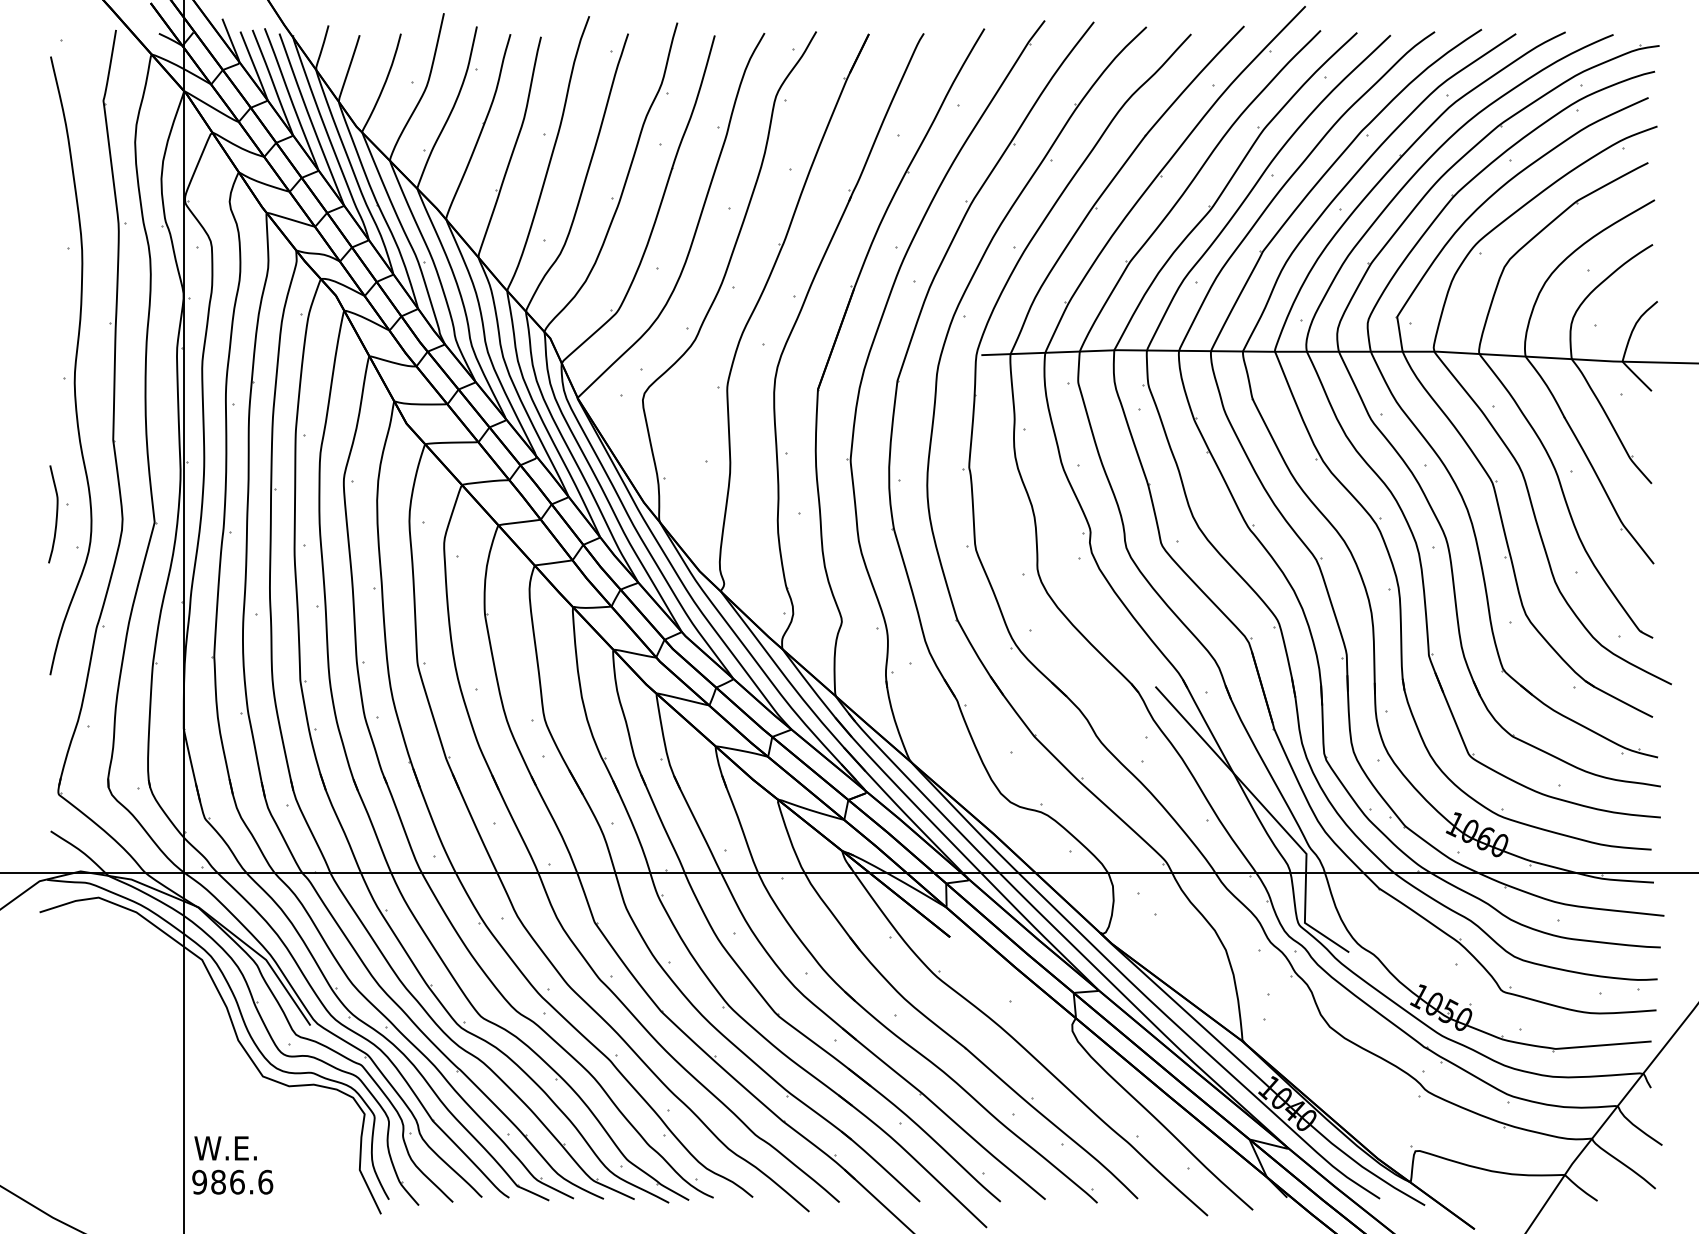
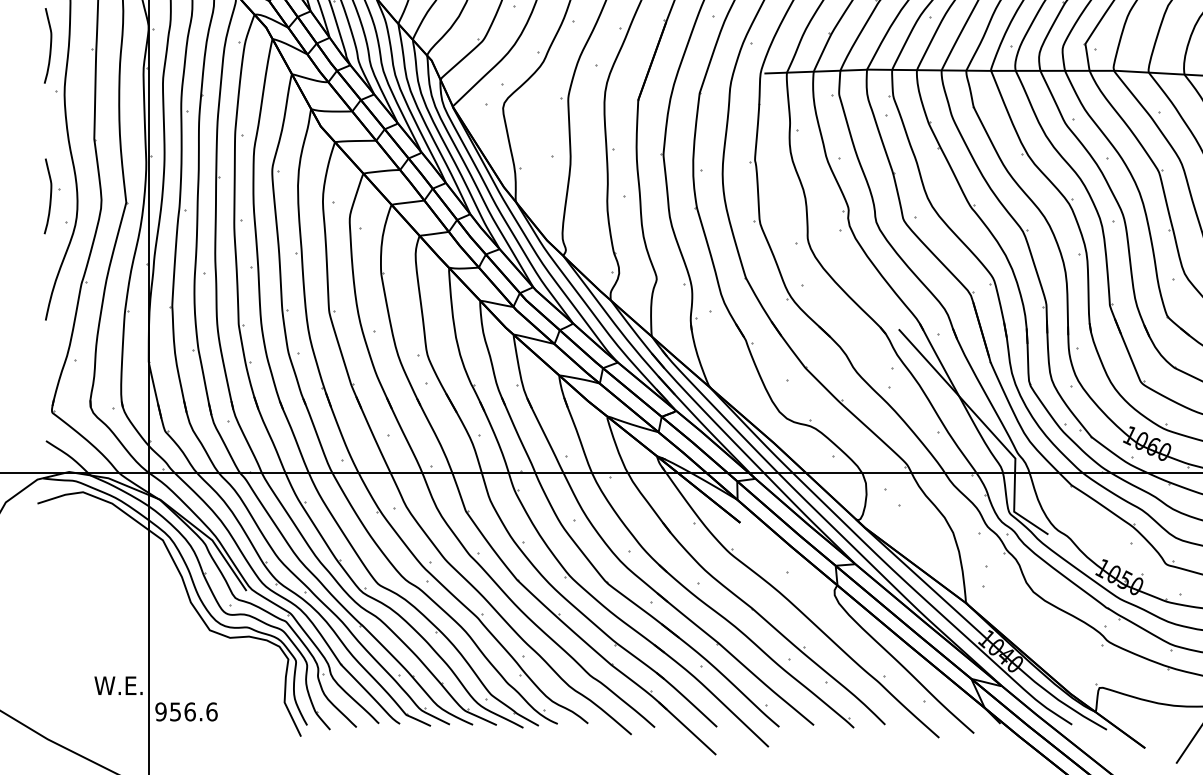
curve: (56, 319) -> (50, 45), added
text: (225, 1148) -> (118, 685), moved
text: (218, 1181) -> (175, 711), 986.6 -> 956.6

